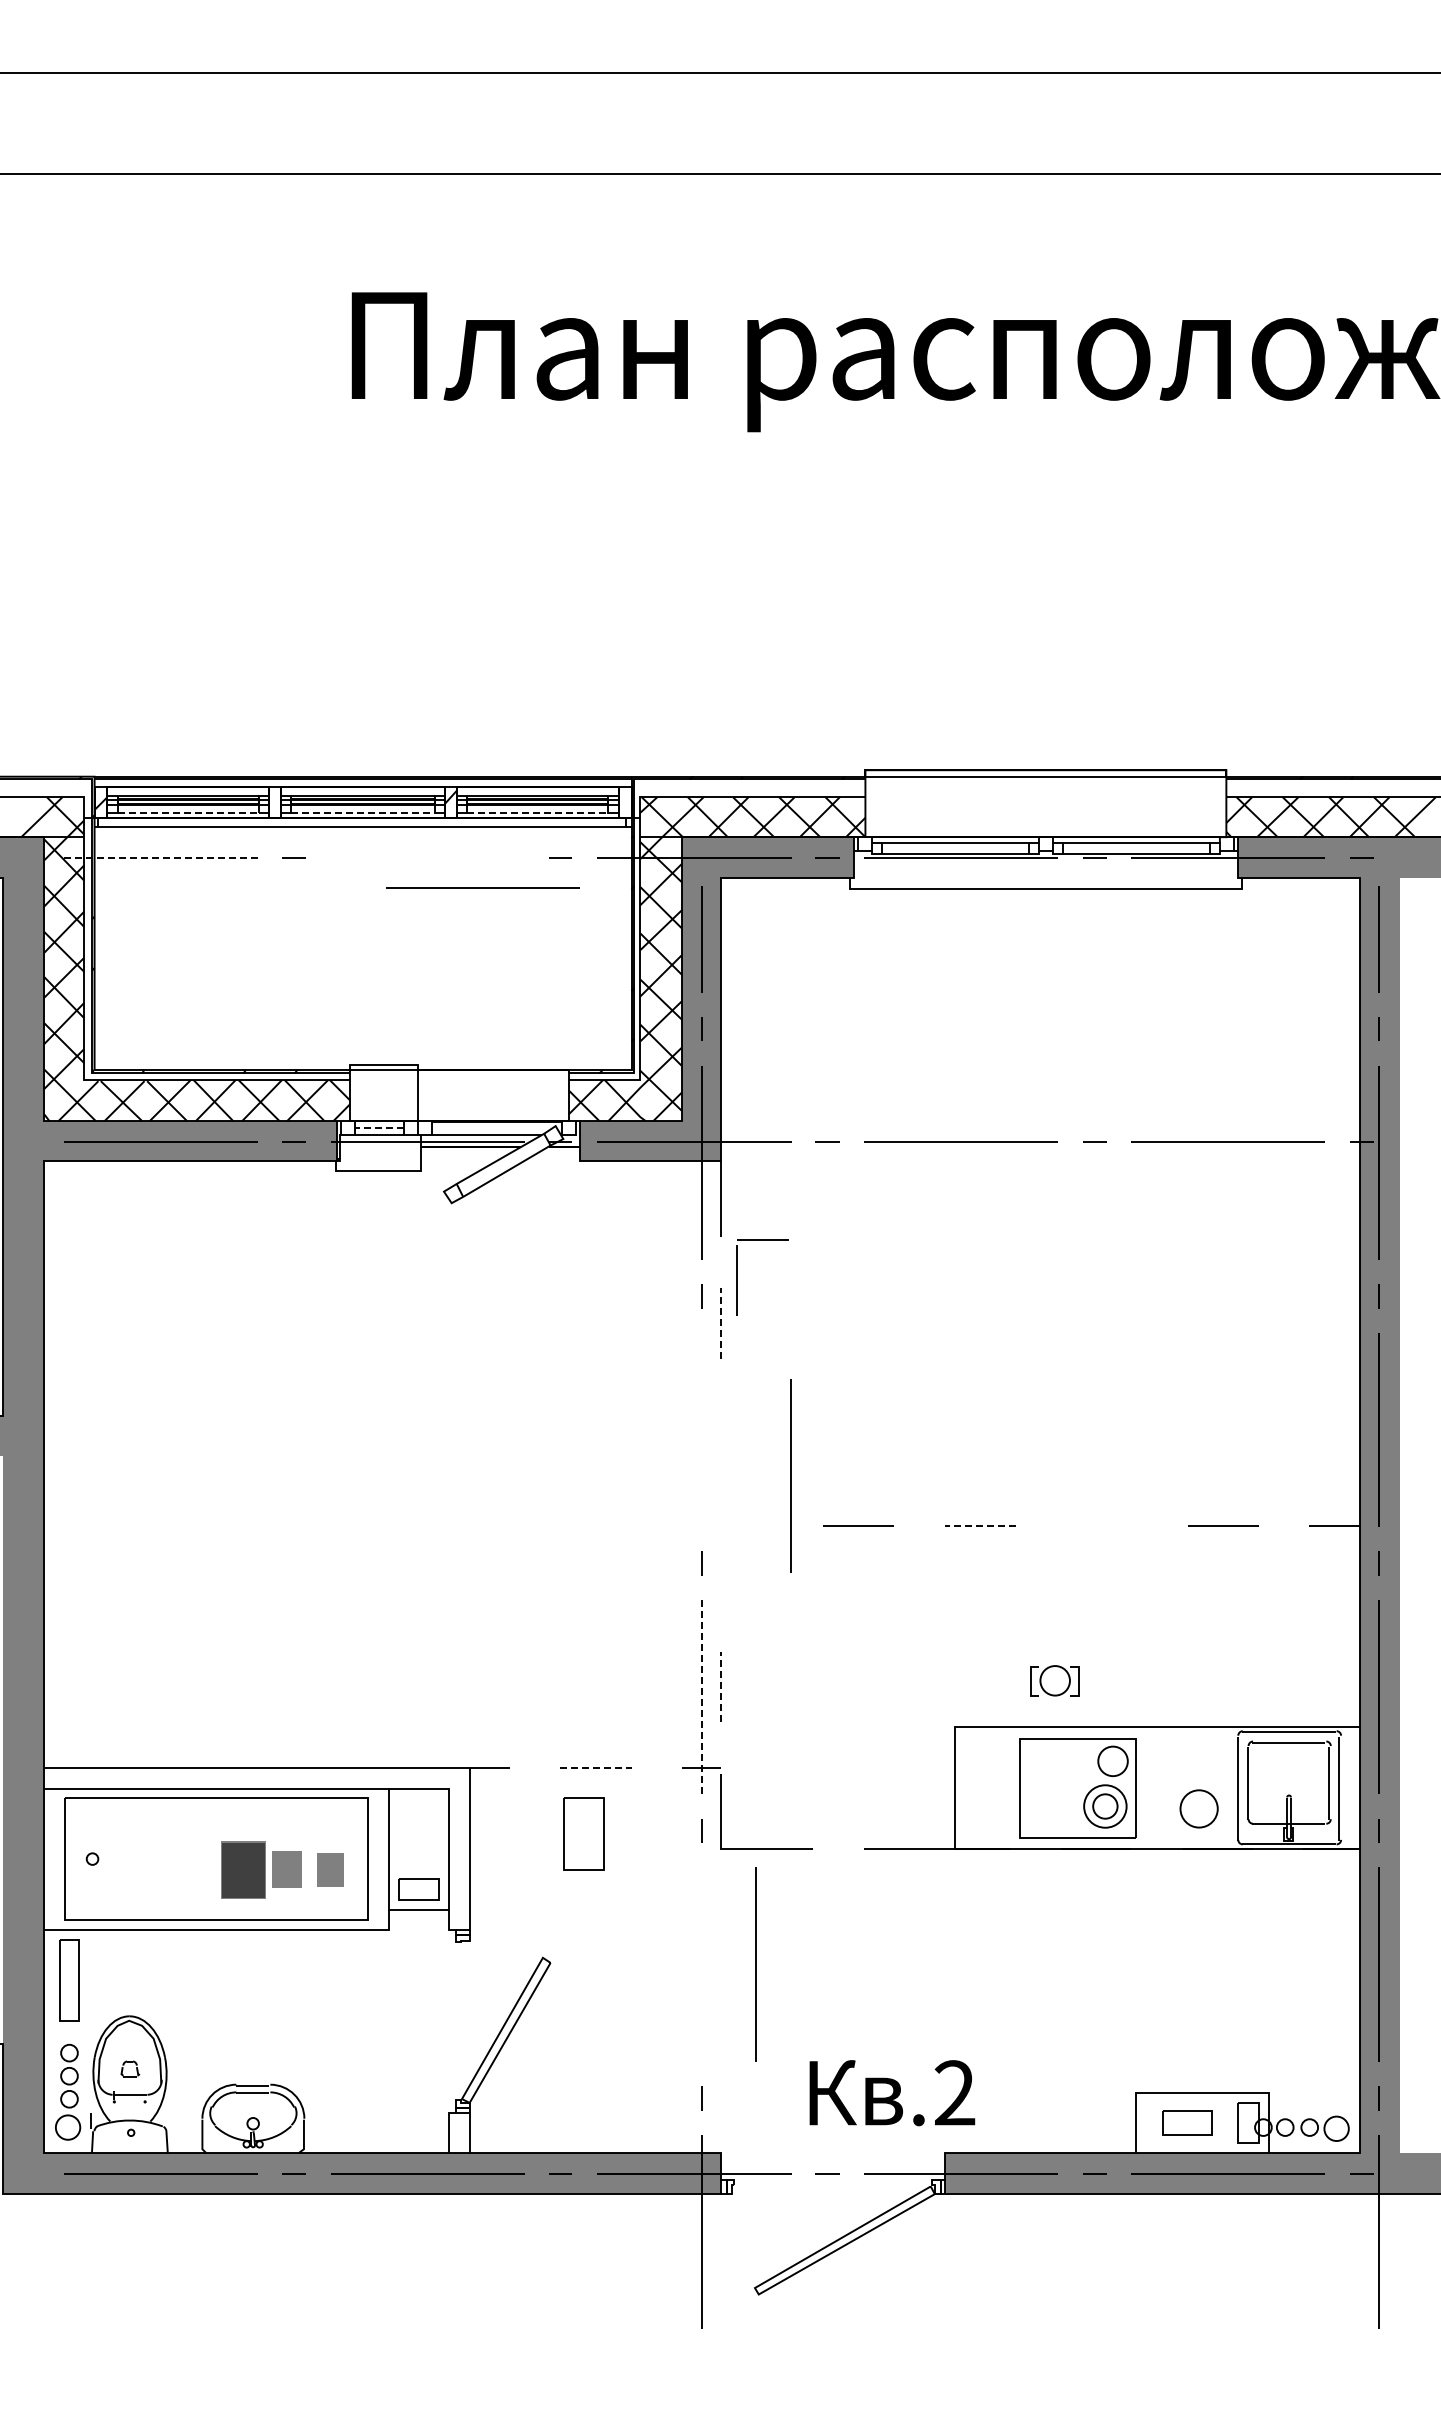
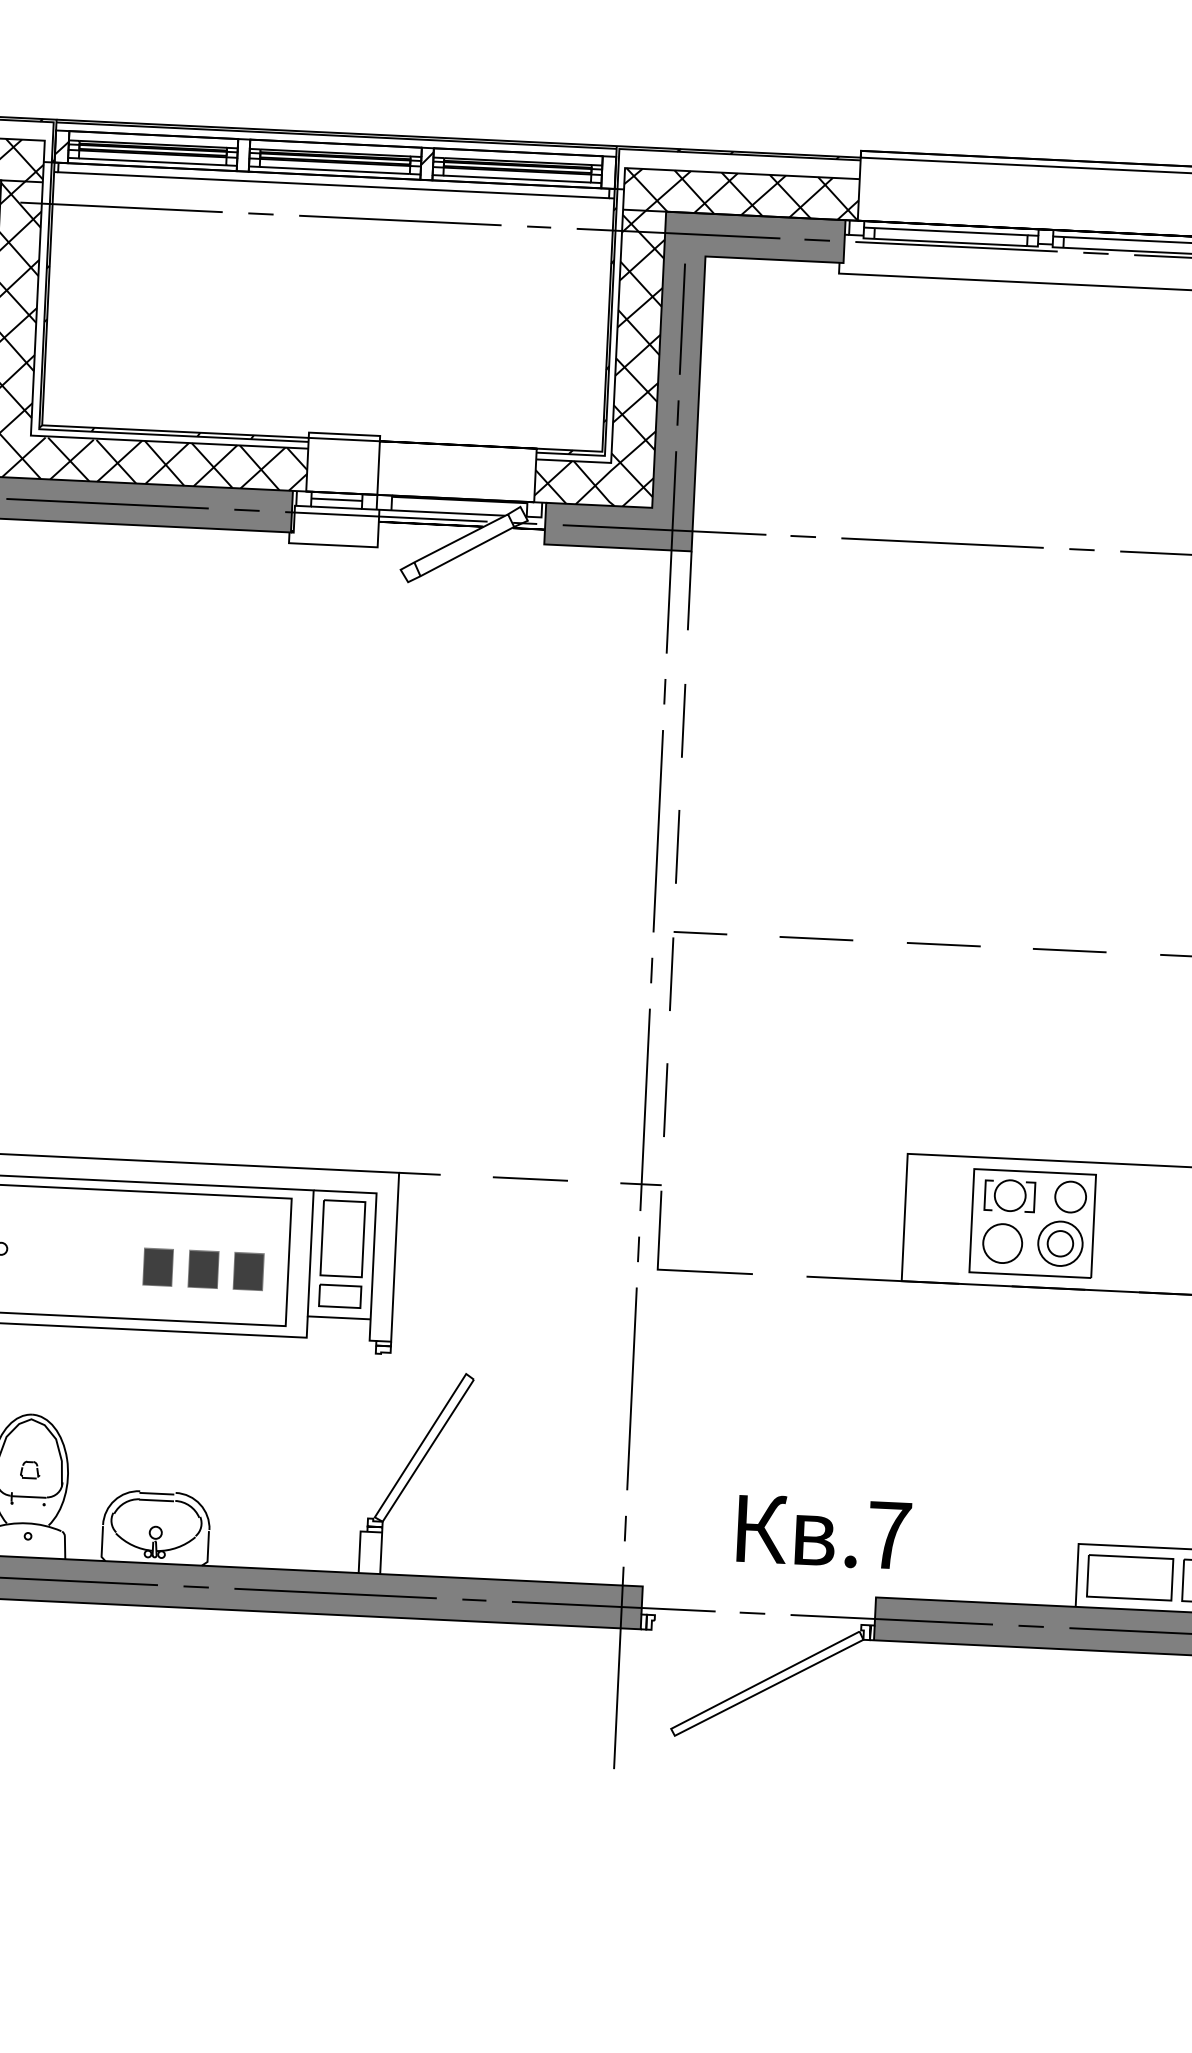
line: (188, 812) -> (152, 161), dashed -> solid
line: (362, 812) -> (334, 170), dashed -> solid
line: (537, 812) -> (516, 178), dashed -> solid
line: (161, 857) -> (122, 207), dashed -> solid
line: (482, 887) -> (399, 220), moved
line: (379, 1127) -> (336, 499), dashed -> solid
part: (737, 1277) -> (671, 971), moved
line: (721, 1322) -> (683, 719), dashed -> solid
line: (720, 1444) -> (676, 847), added
line: (790, 1475) -> (657, 830), moved
line: (979, 1525) -> (942, 944), dashed -> solid
line: (1100, 1525) -> (1069, 950), added
part: (1054, 1680) -> (1009, 1195), moved
line: (721, 1686) -> (665, 1099), dashed -> solid
line: (702, 1697) -> (645, 1110), dashed -> solid
line: (596, 1768) -> (531, 1179), dashed -> solid
circle: (1198, 1808) -> (1002, 1243), moved
part: (583, 1833) -> (342, 1238), moved
part: (243, 1869) -> (158, 1267), size x0.62
fill: (286, 1869) -> (203, 1269), added
fill: (329, 1869) -> (247, 1271), added
line: (755, 1964) -> (631, 1388), moved
text: (954, 2092) -> (888, 1534), .2 -> .7
part: (1187, 2122) -> (1130, 1577), size x1.67

